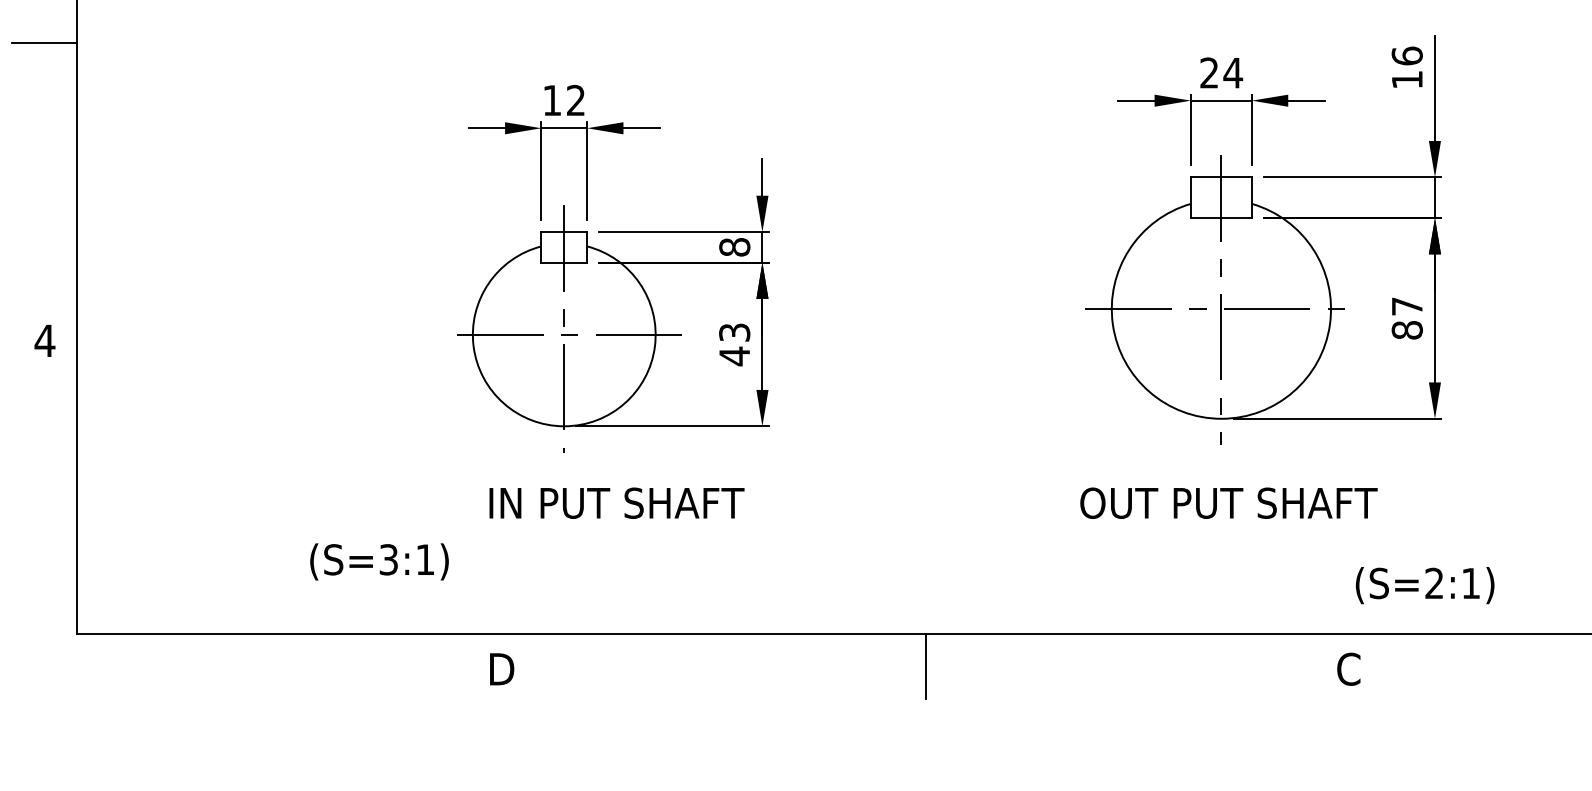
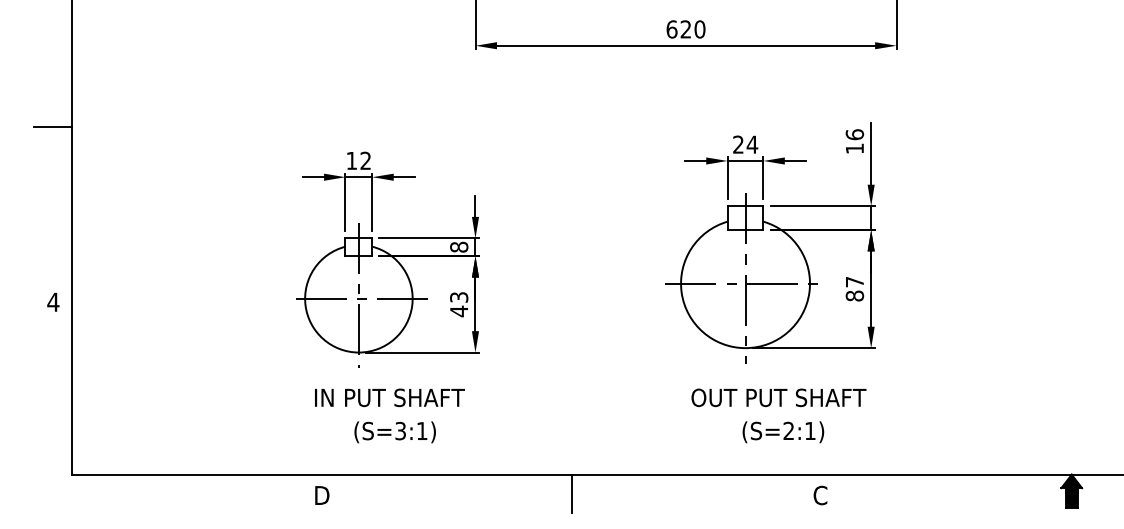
text: (1228, 502) -> (778, 397), moved
text: (378, 562) -> (394, 432), moved
text: (1425, 585) -> (783, 432), moved

